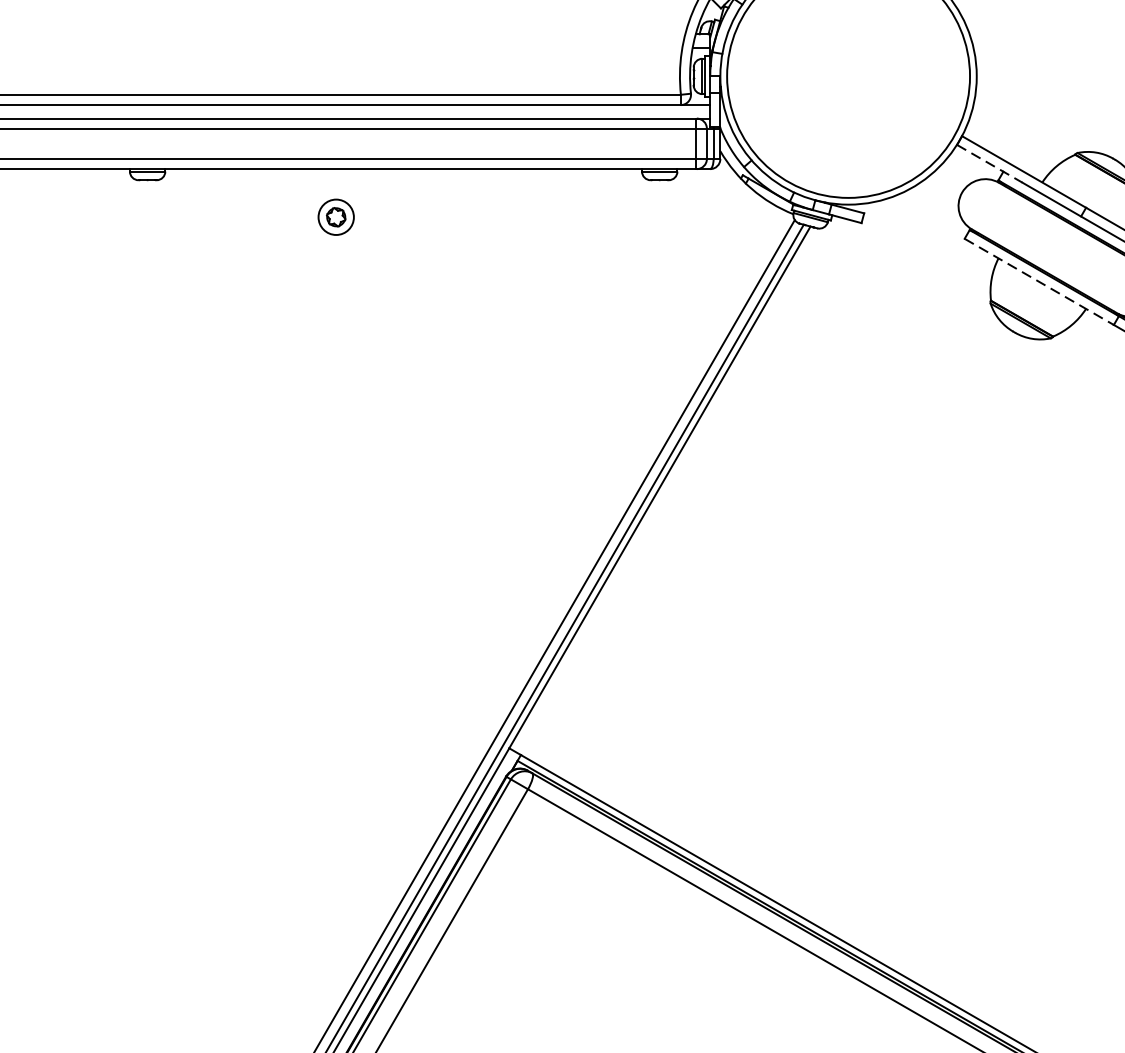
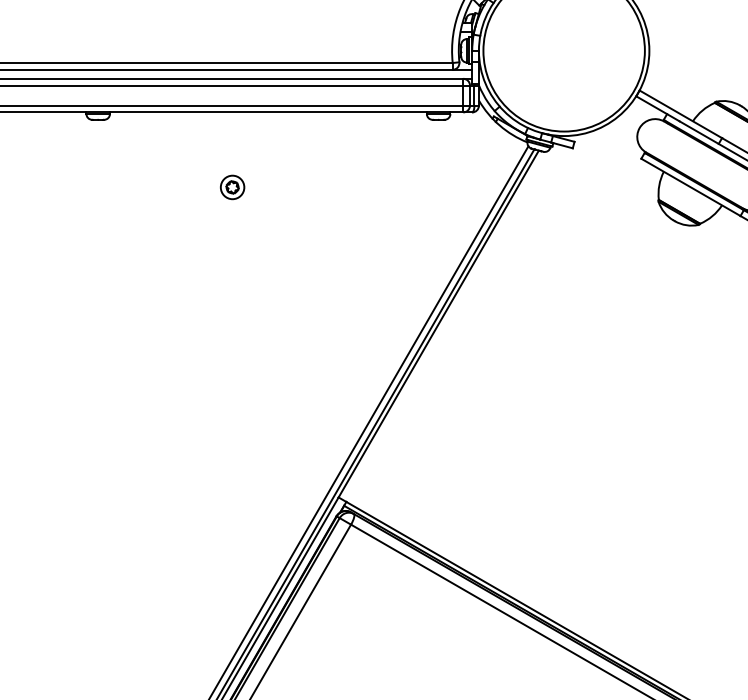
line: (990, 164) -> (658, 109), dashed -> solid
part: (336, 217) -> (232, 187), moved
line: (1040, 282) -> (691, 187), dashed -> solid

